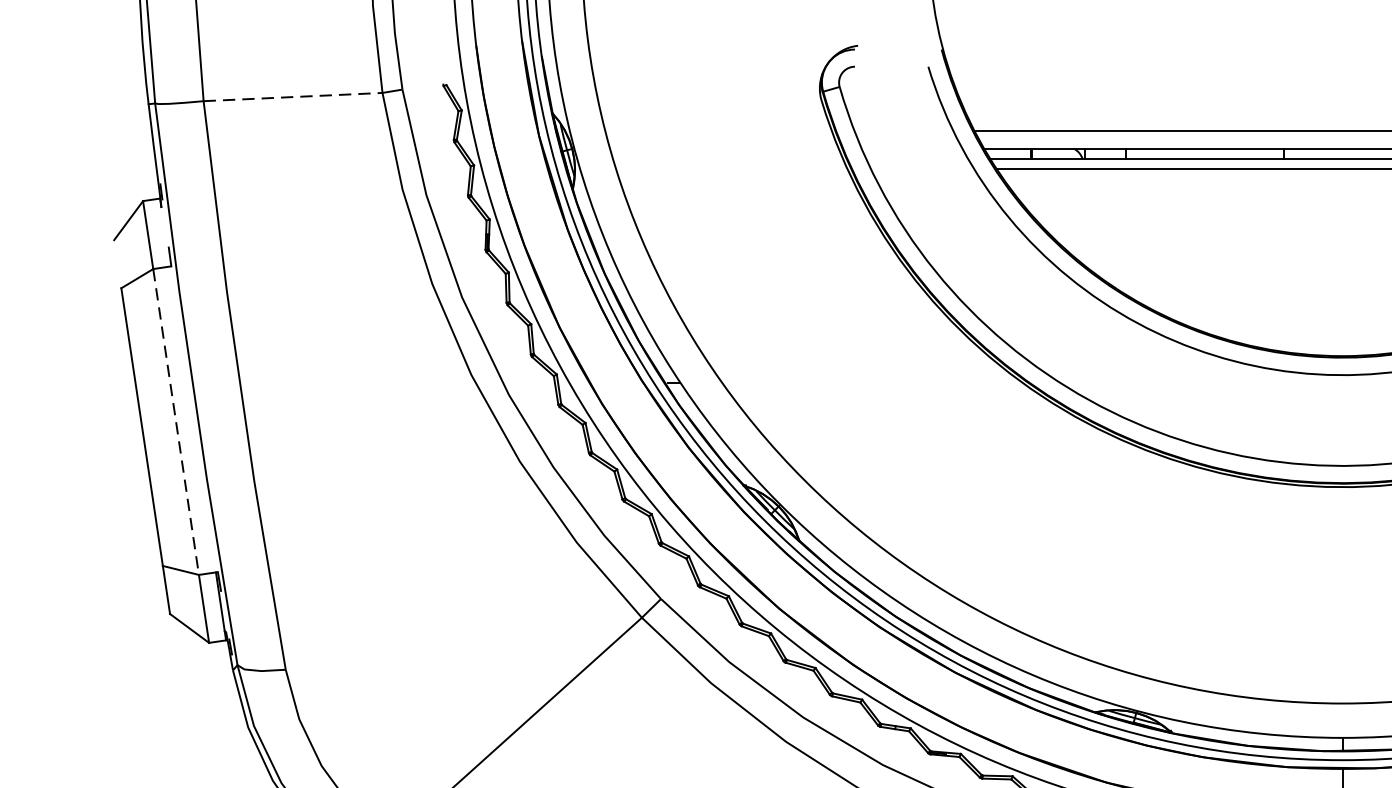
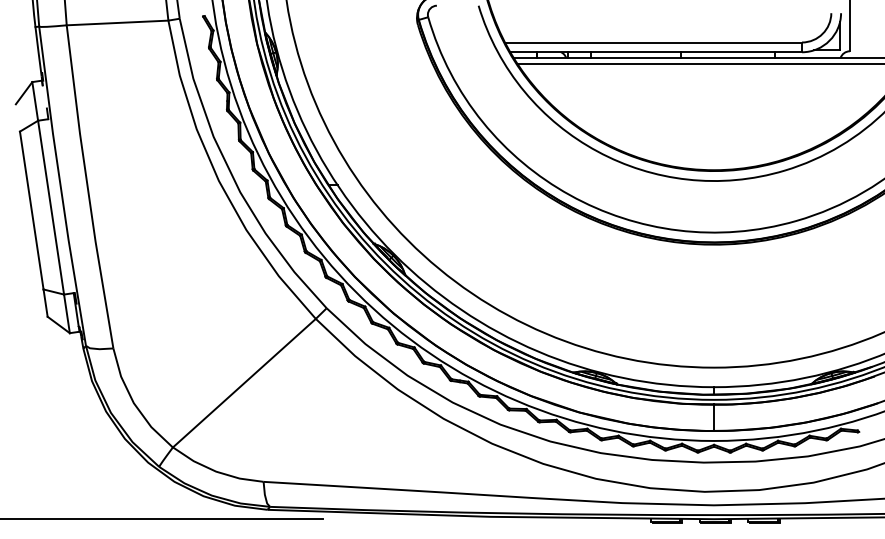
line: (292, 96) -> (117, 22), dashed -> solid
line: (176, 421) -> (51, 207), dashed -> solid

